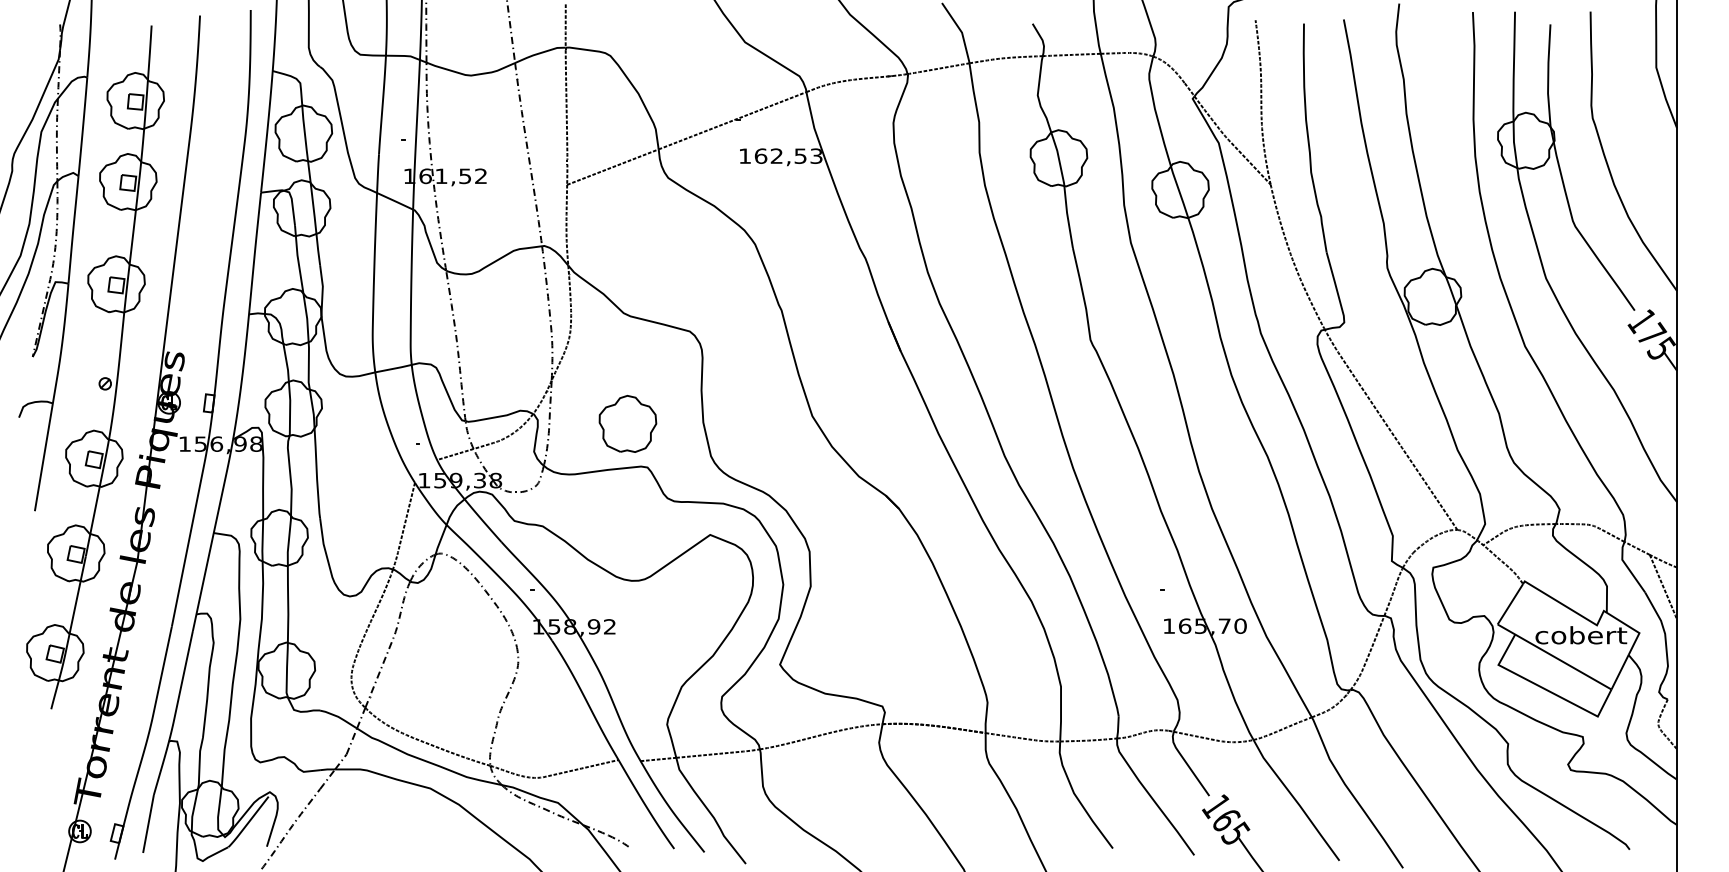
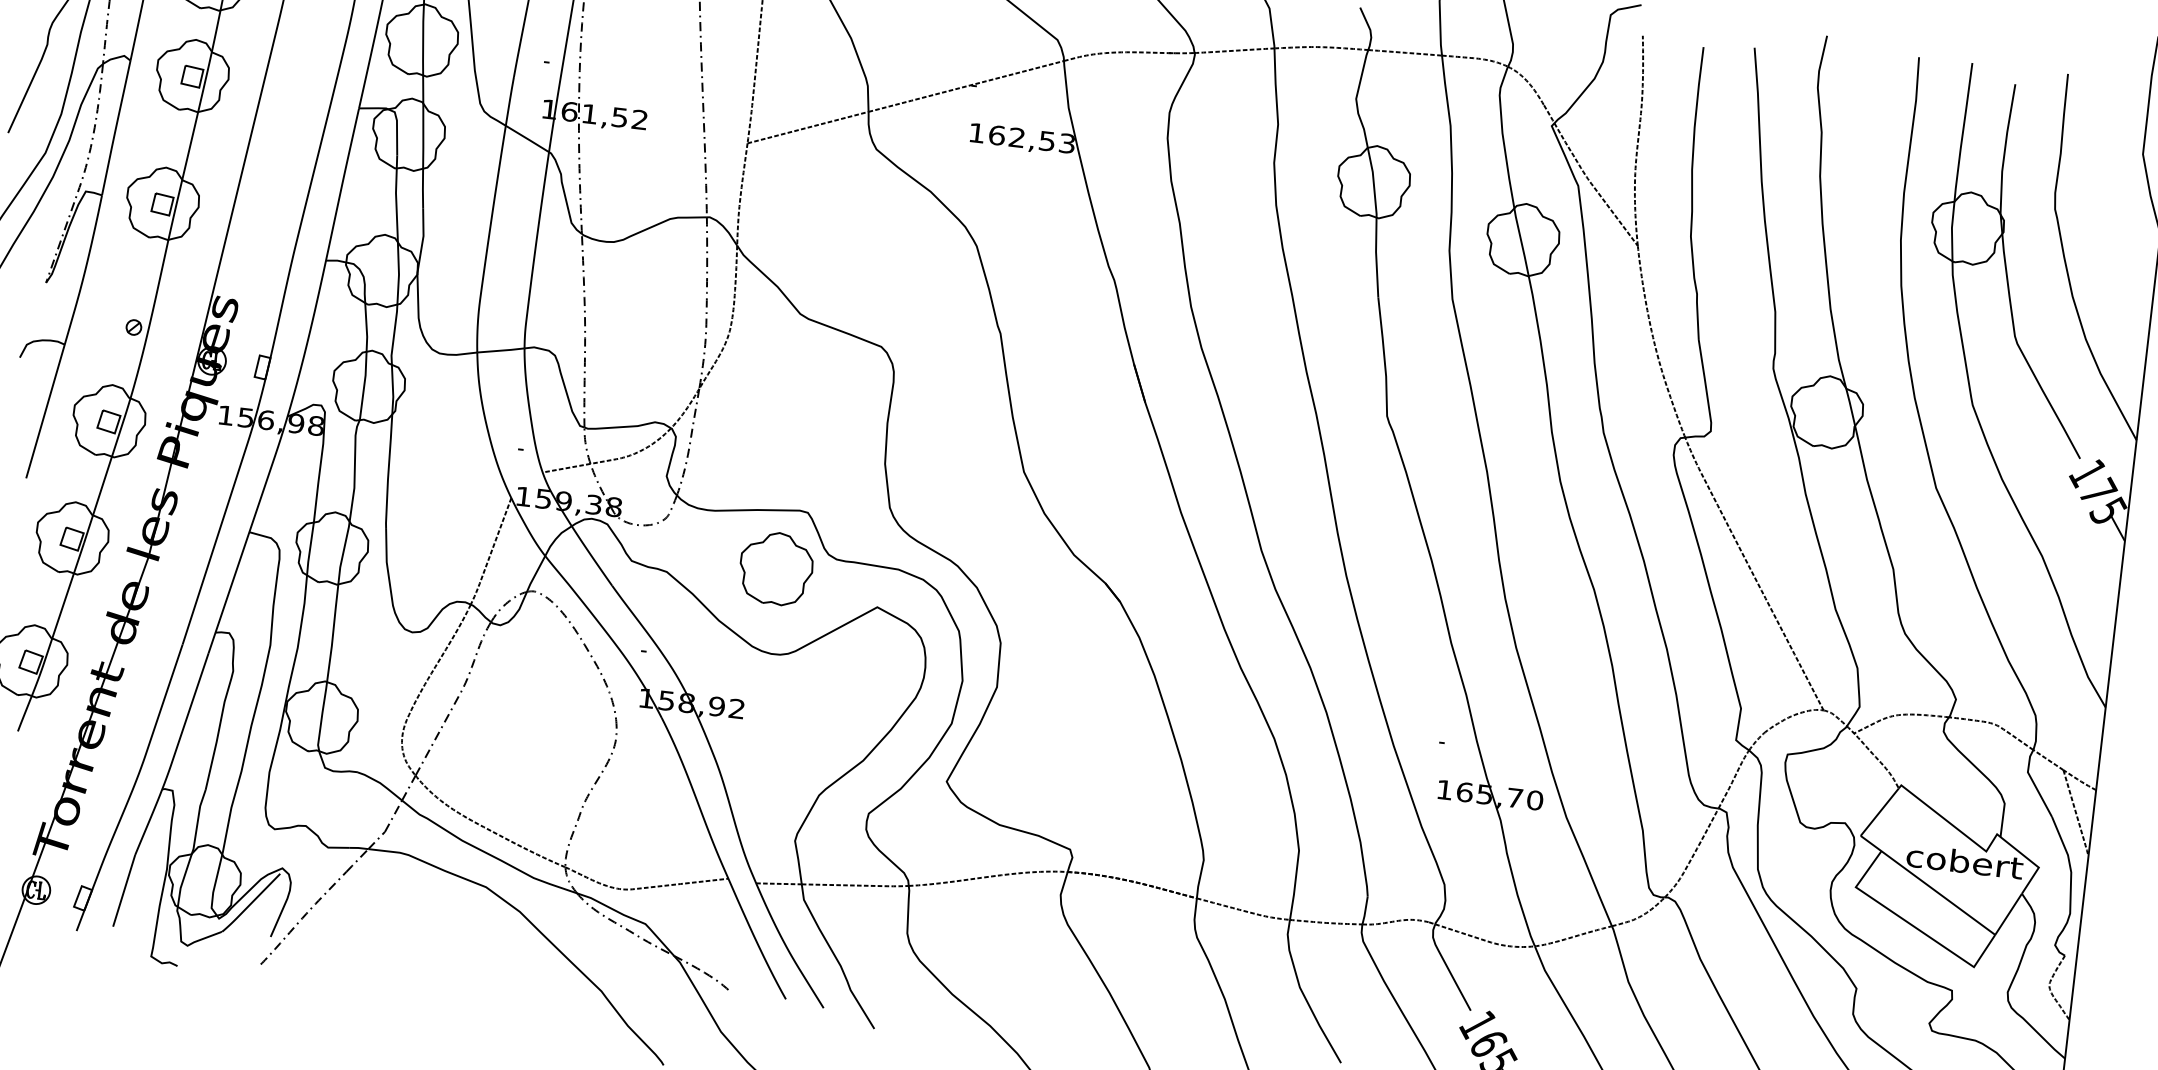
part: (627, 423) -> (775, 568), moved

